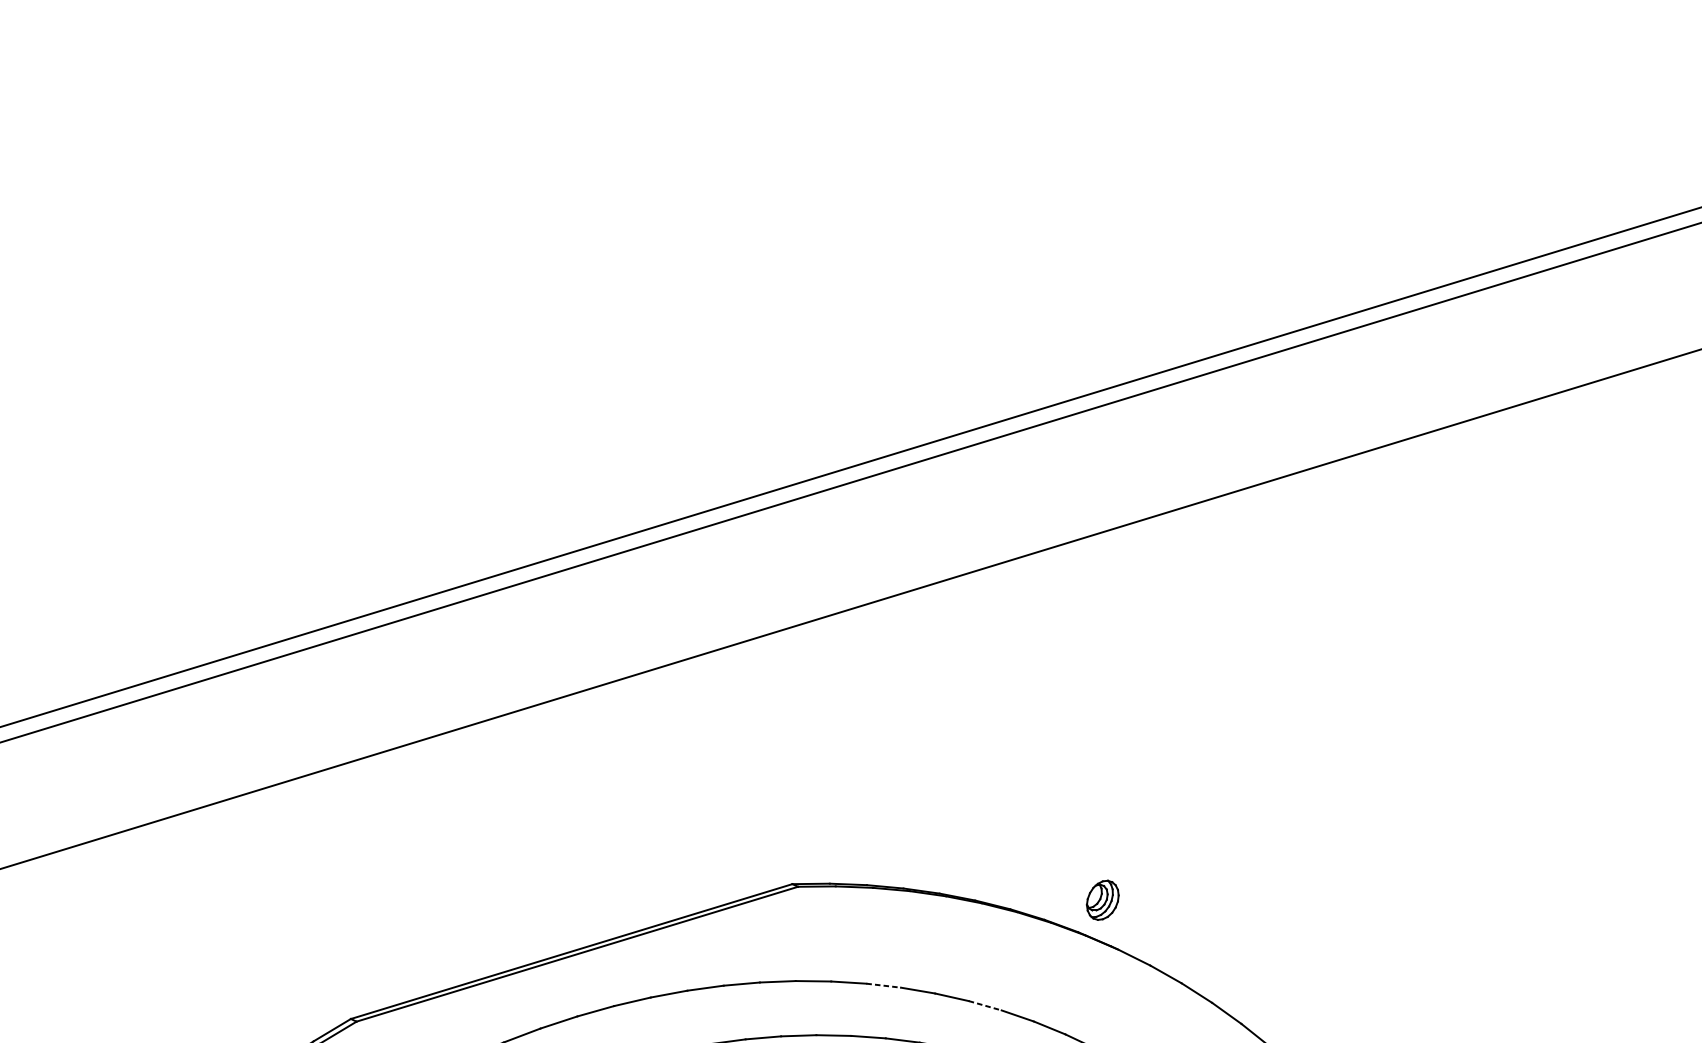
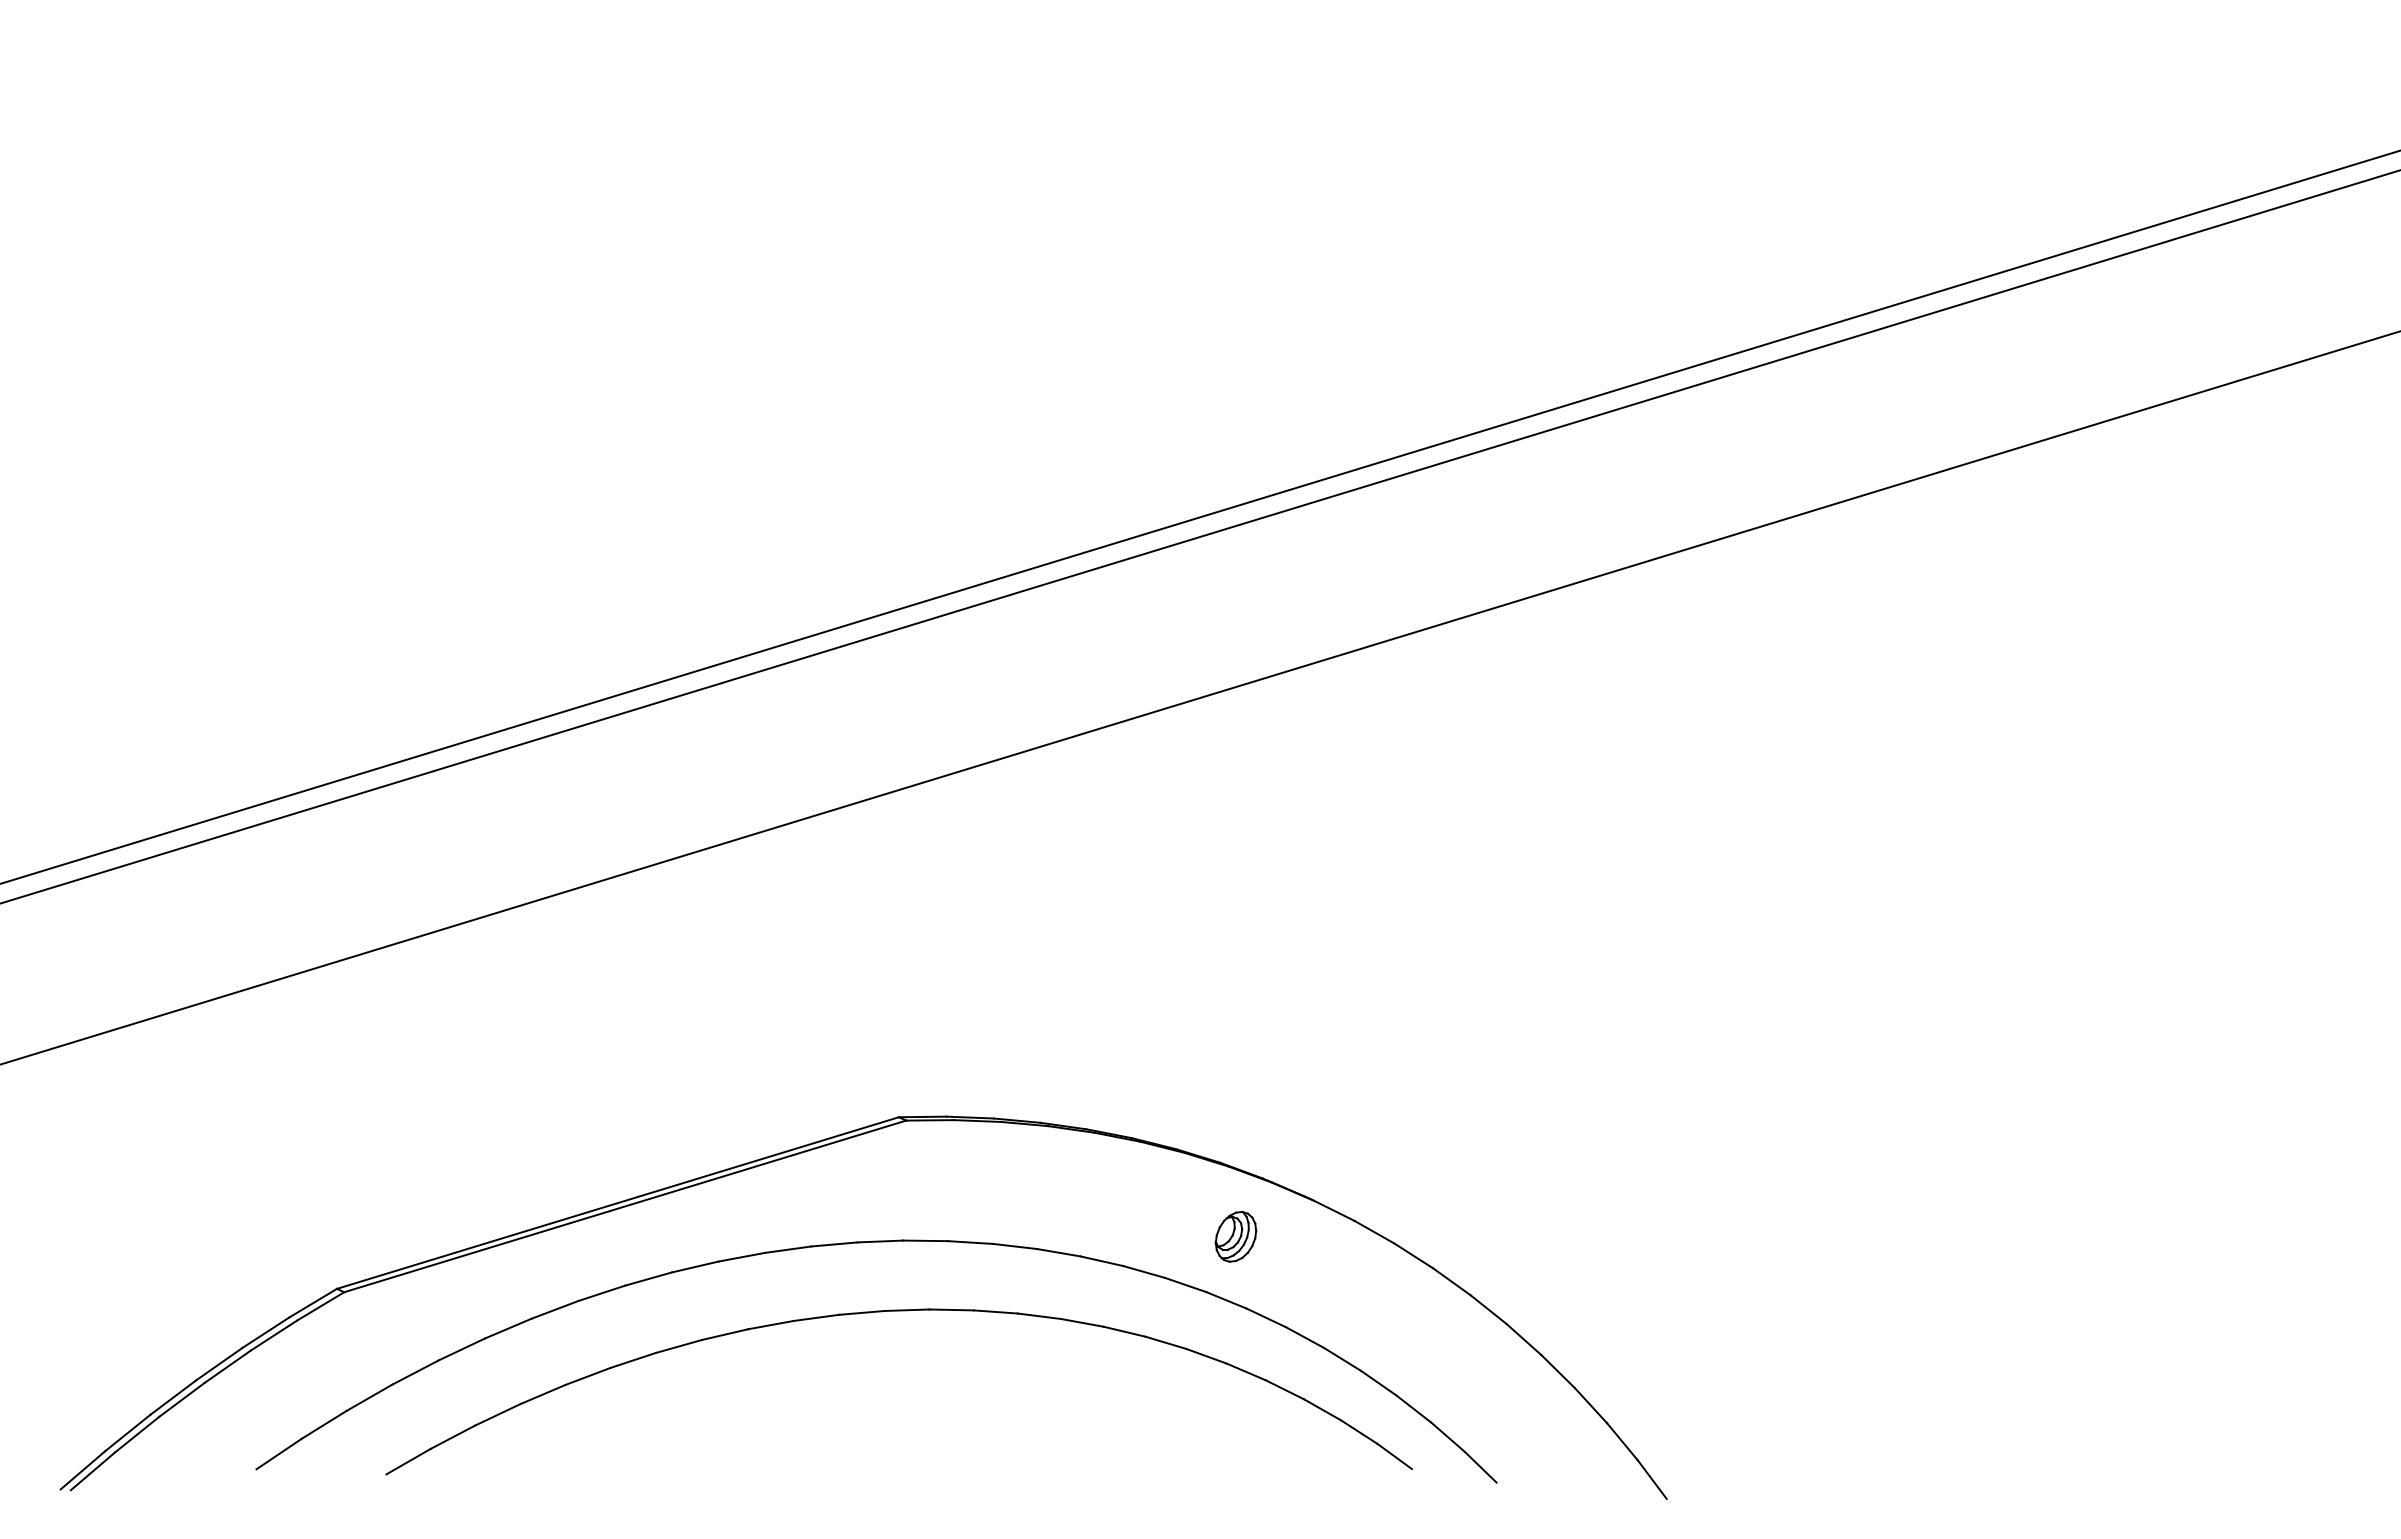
part: (1102, 900) -> (1235, 1236), moved
line: (884, 985) -> (1015, 1246), dashed -> solid
line: (985, 1006) -> (1144, 1272), dashed -> solid

